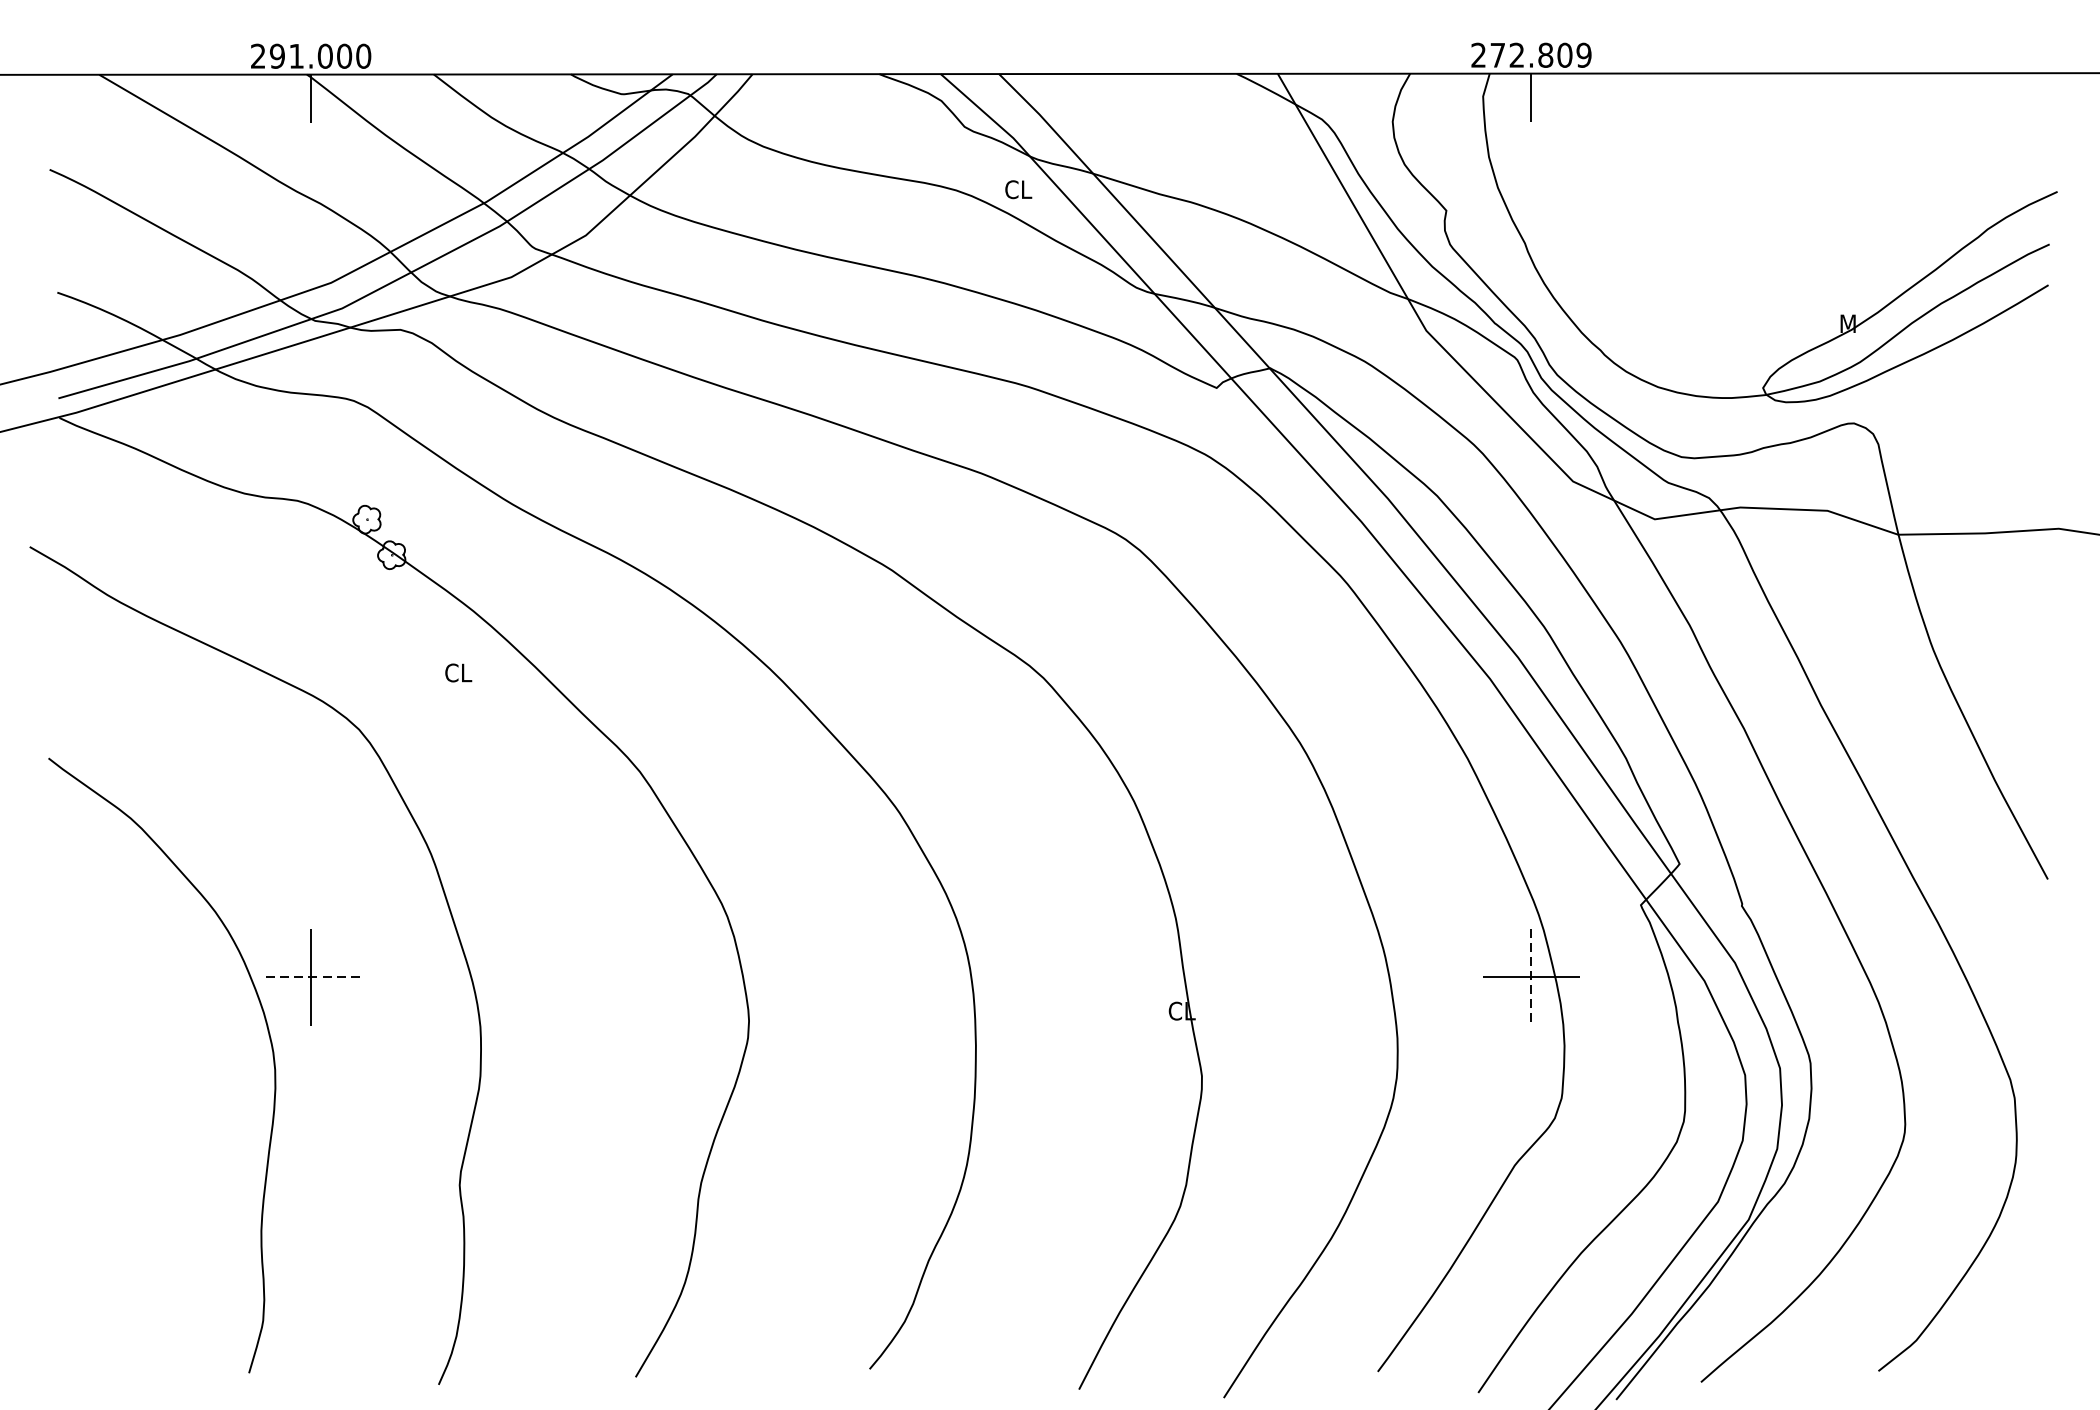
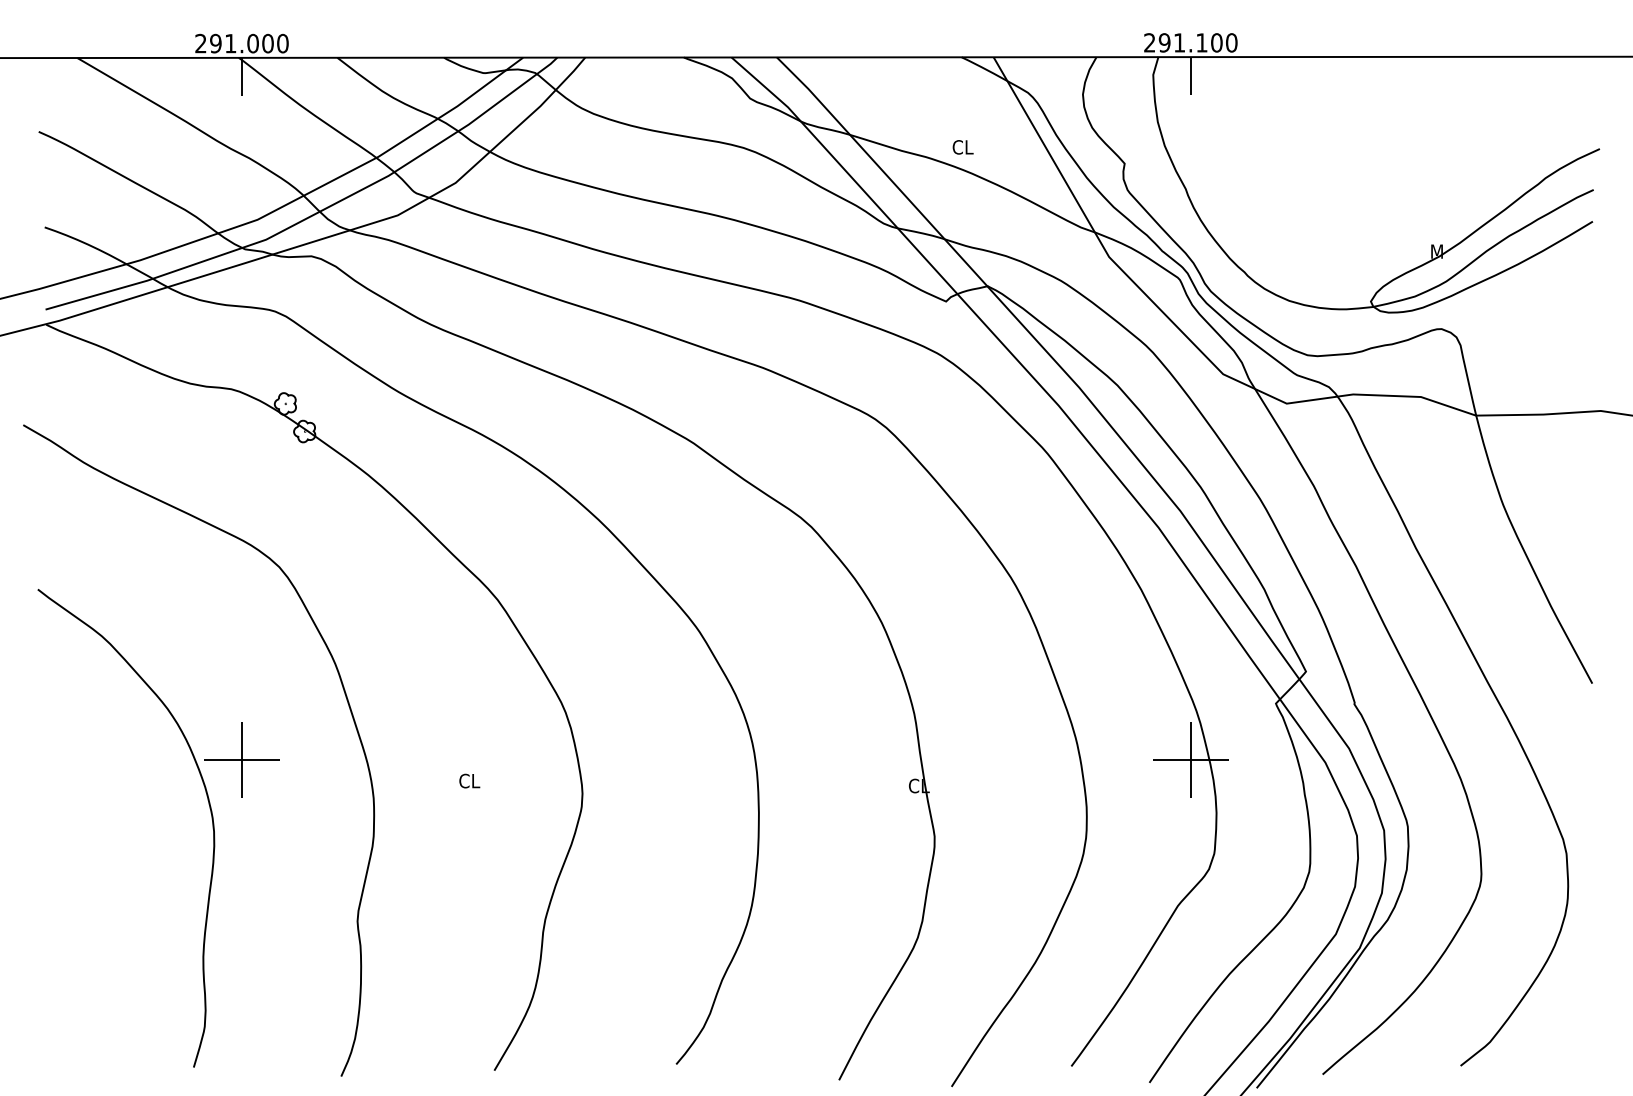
text: (1540, 54) -> (1197, 42), 272.809 -> 291.100
text: (1017, 189) -> (962, 147), moved
text: (458, 672) -> (469, 780), moved
line: (310, 977) -> (241, 759), dashed -> solid
line: (1531, 977) -> (1190, 759), dashed -> solid

